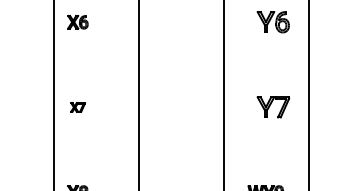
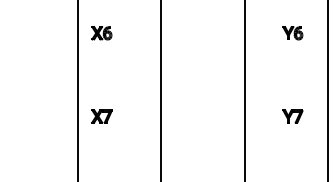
part: (273, 22) -> (292, 33), size x0.62
part: (77, 107) -> (101, 116), size x1.43
part: (273, 107) -> (292, 116), size x0.62

